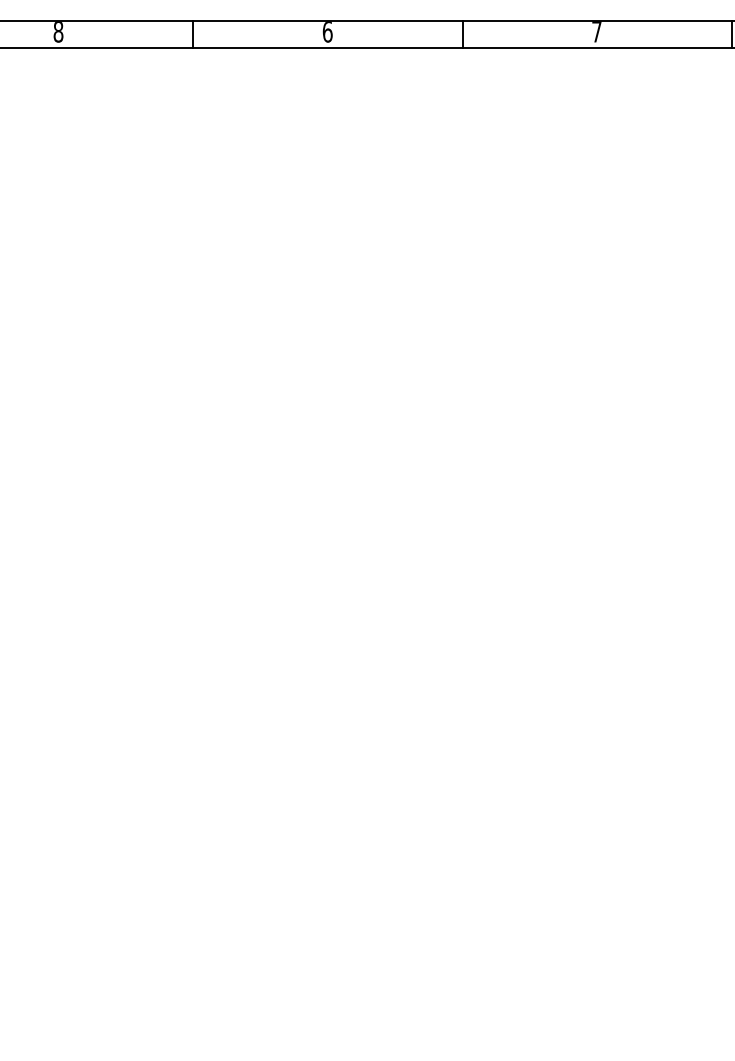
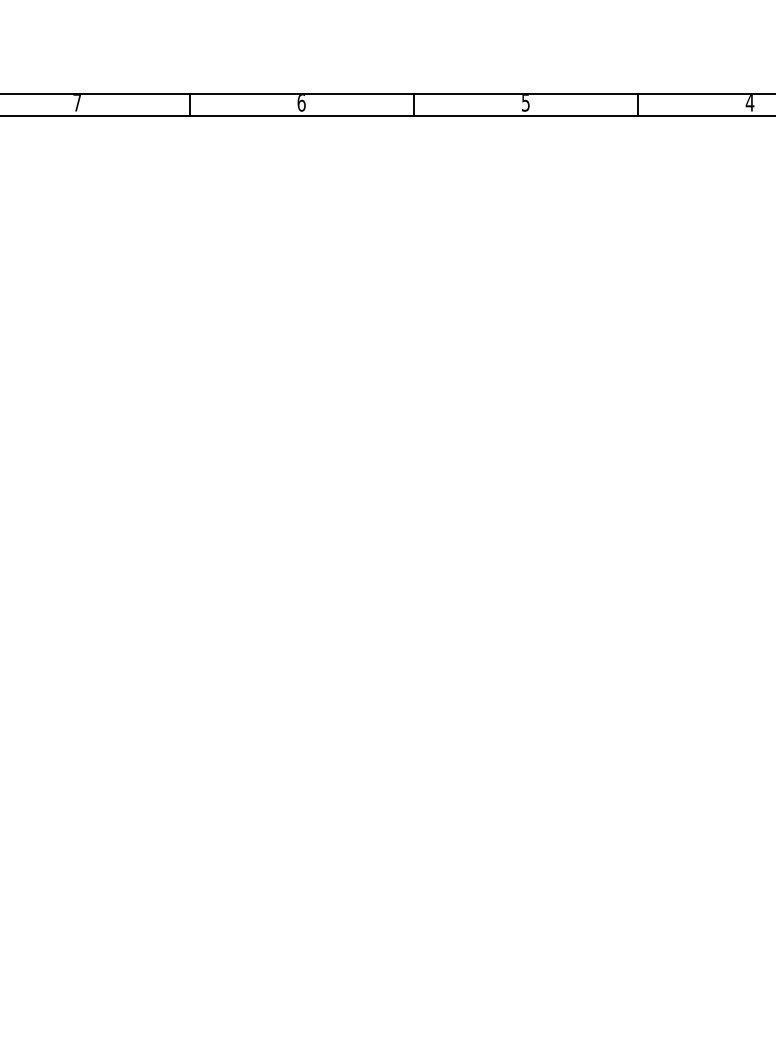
text: (58, 32) -> (77, 103), 8 -> 7
text: (596, 32) -> (525, 103), 7 -> 5

